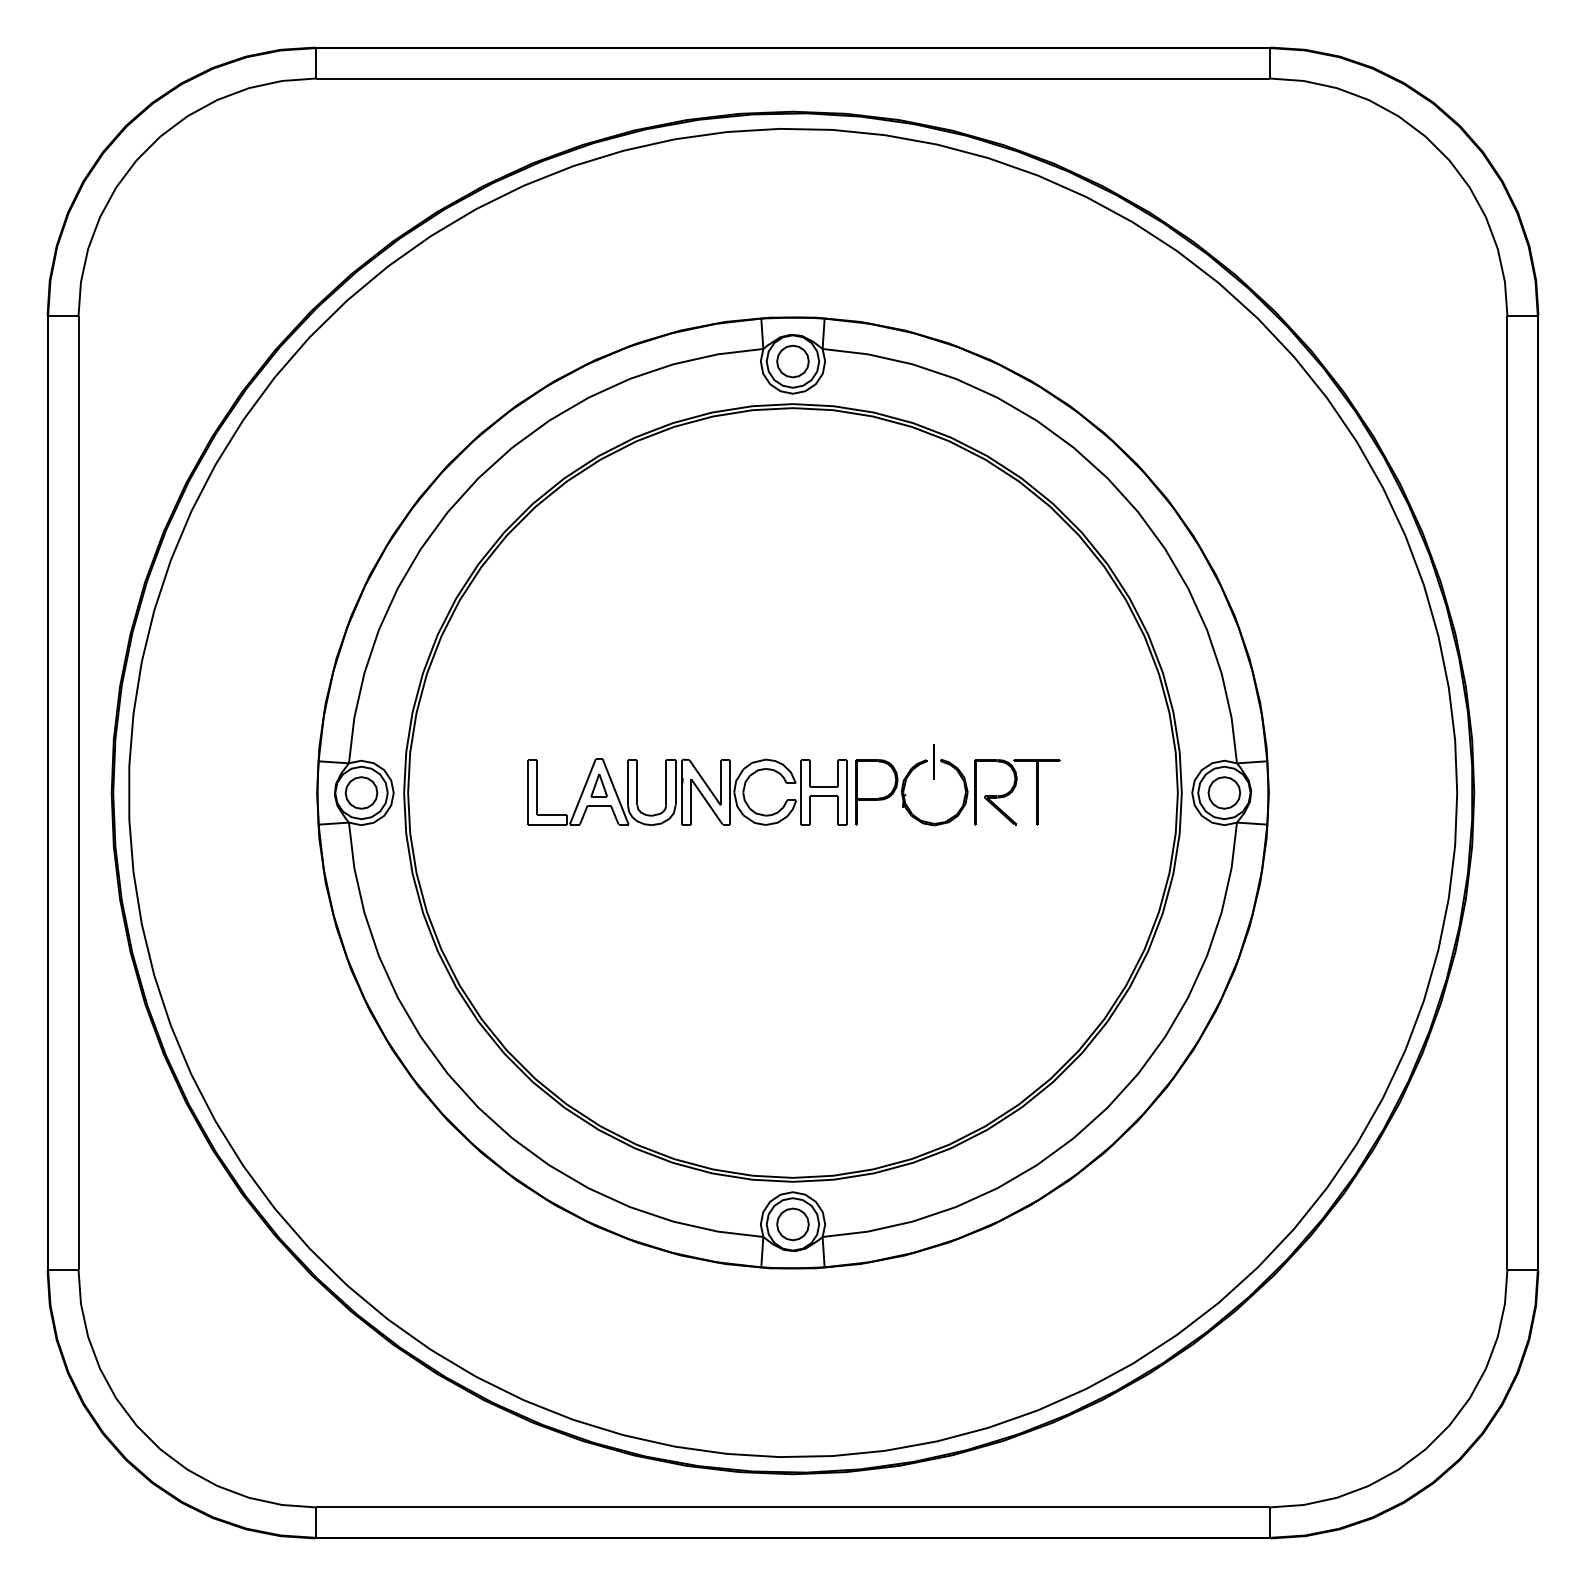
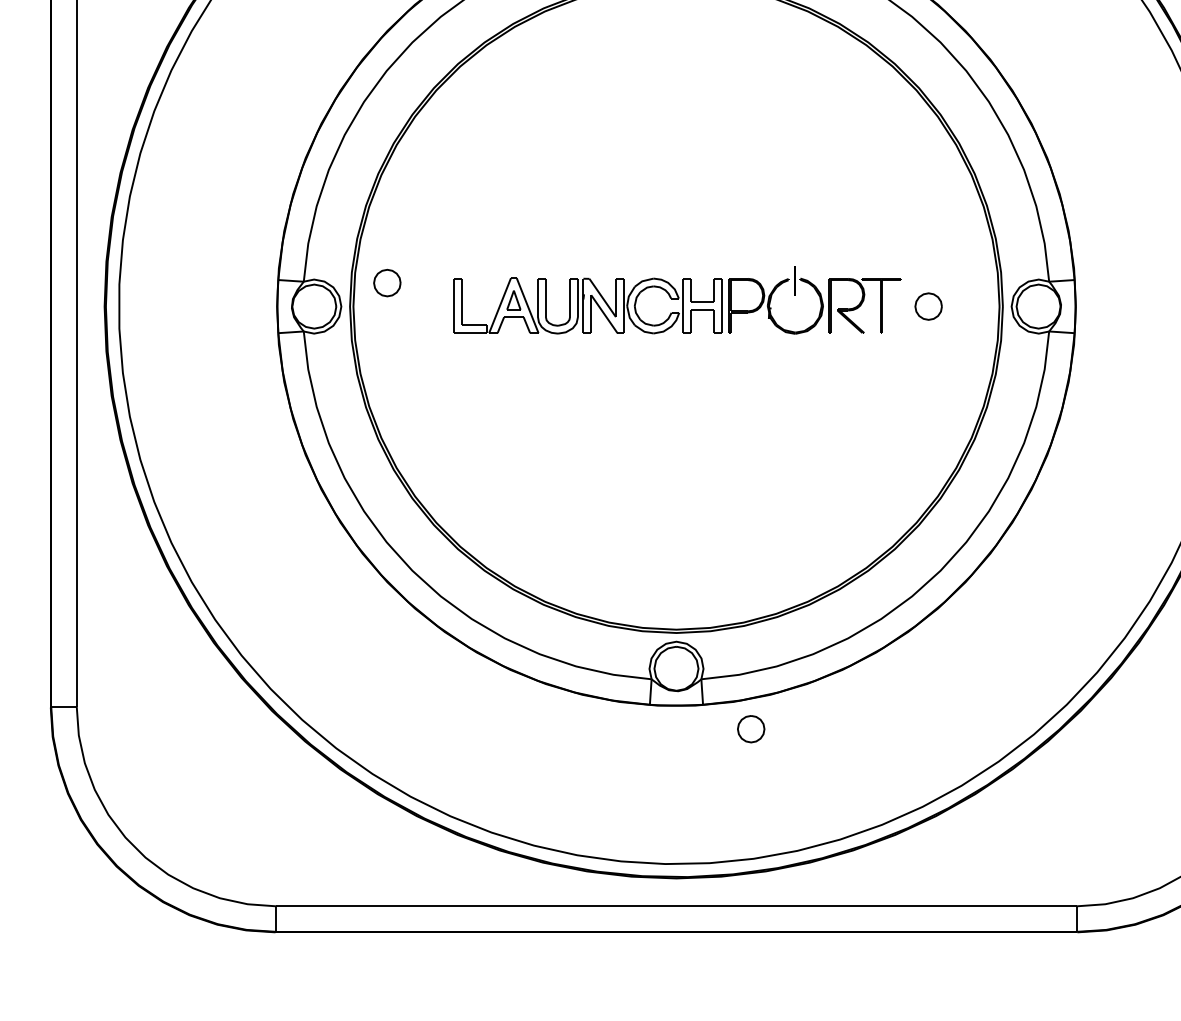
part: (361, 792) -> (387, 282), moved
part: (1223, 792) -> (927, 306), moved
part: (792, 1224) -> (750, 729), moved

